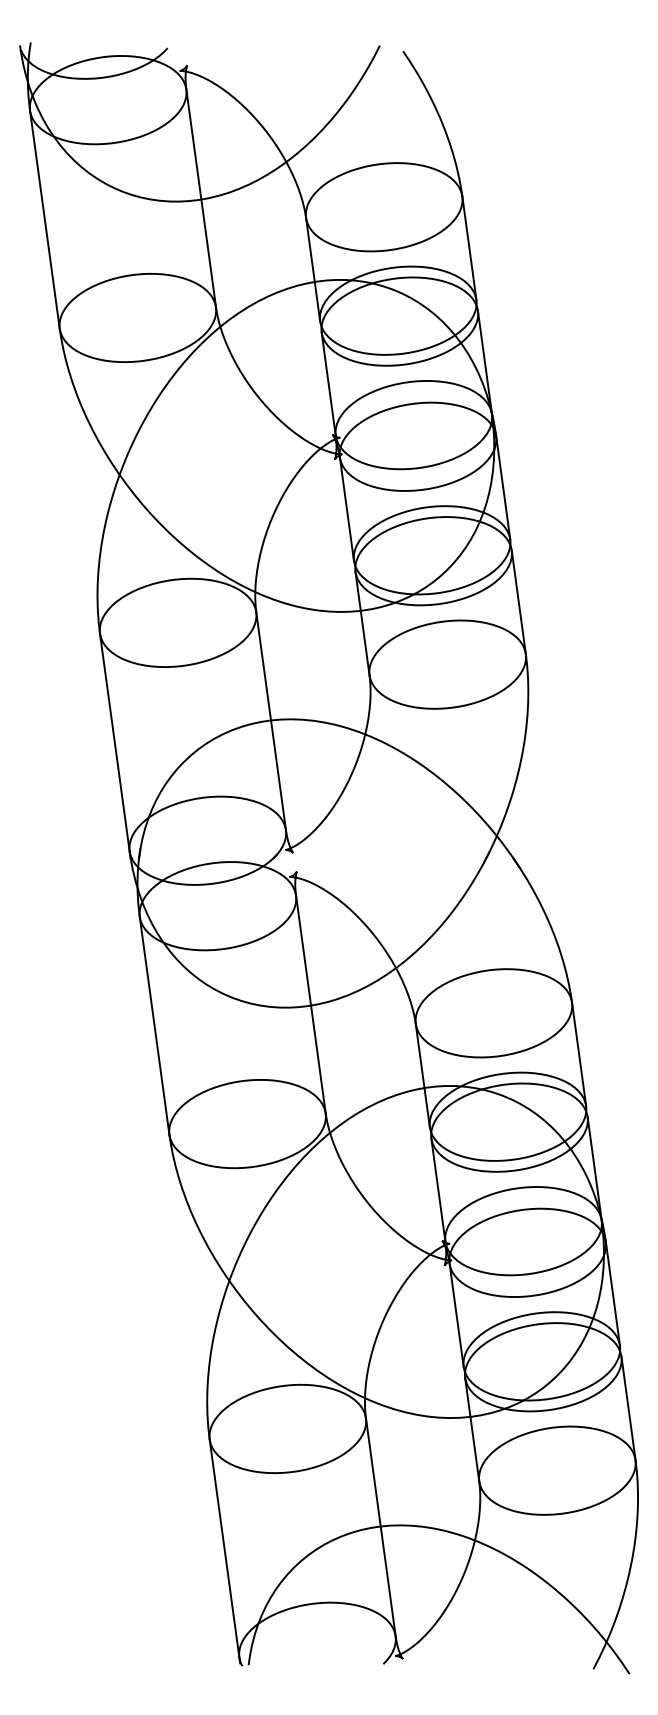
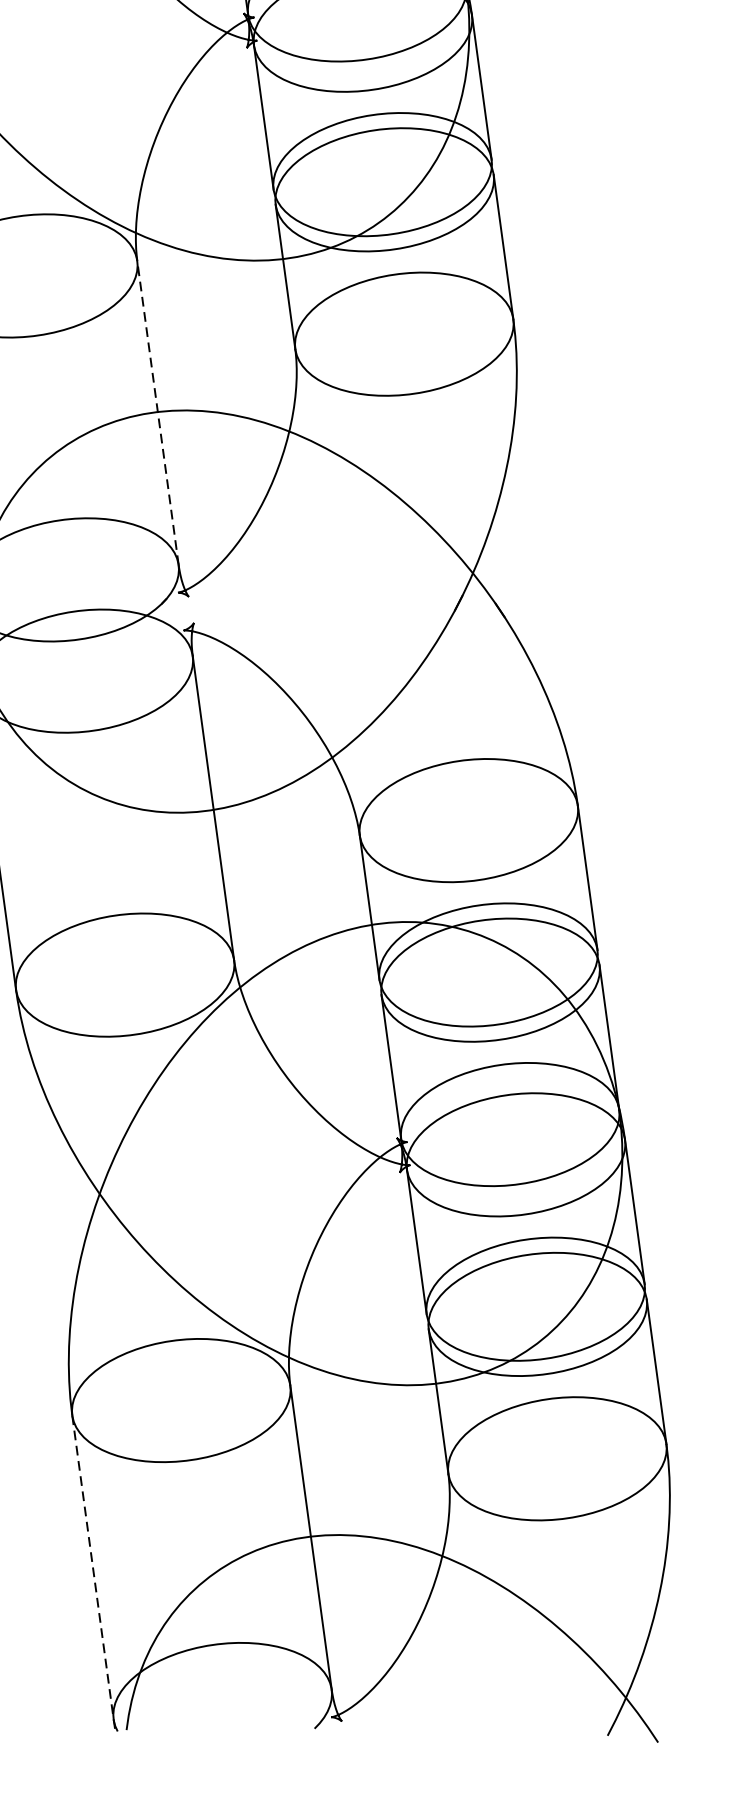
line: (271, 721) -> (158, 413), solid -> dashed
line: (224, 1548) -> (92, 1567), solid -> dashed

